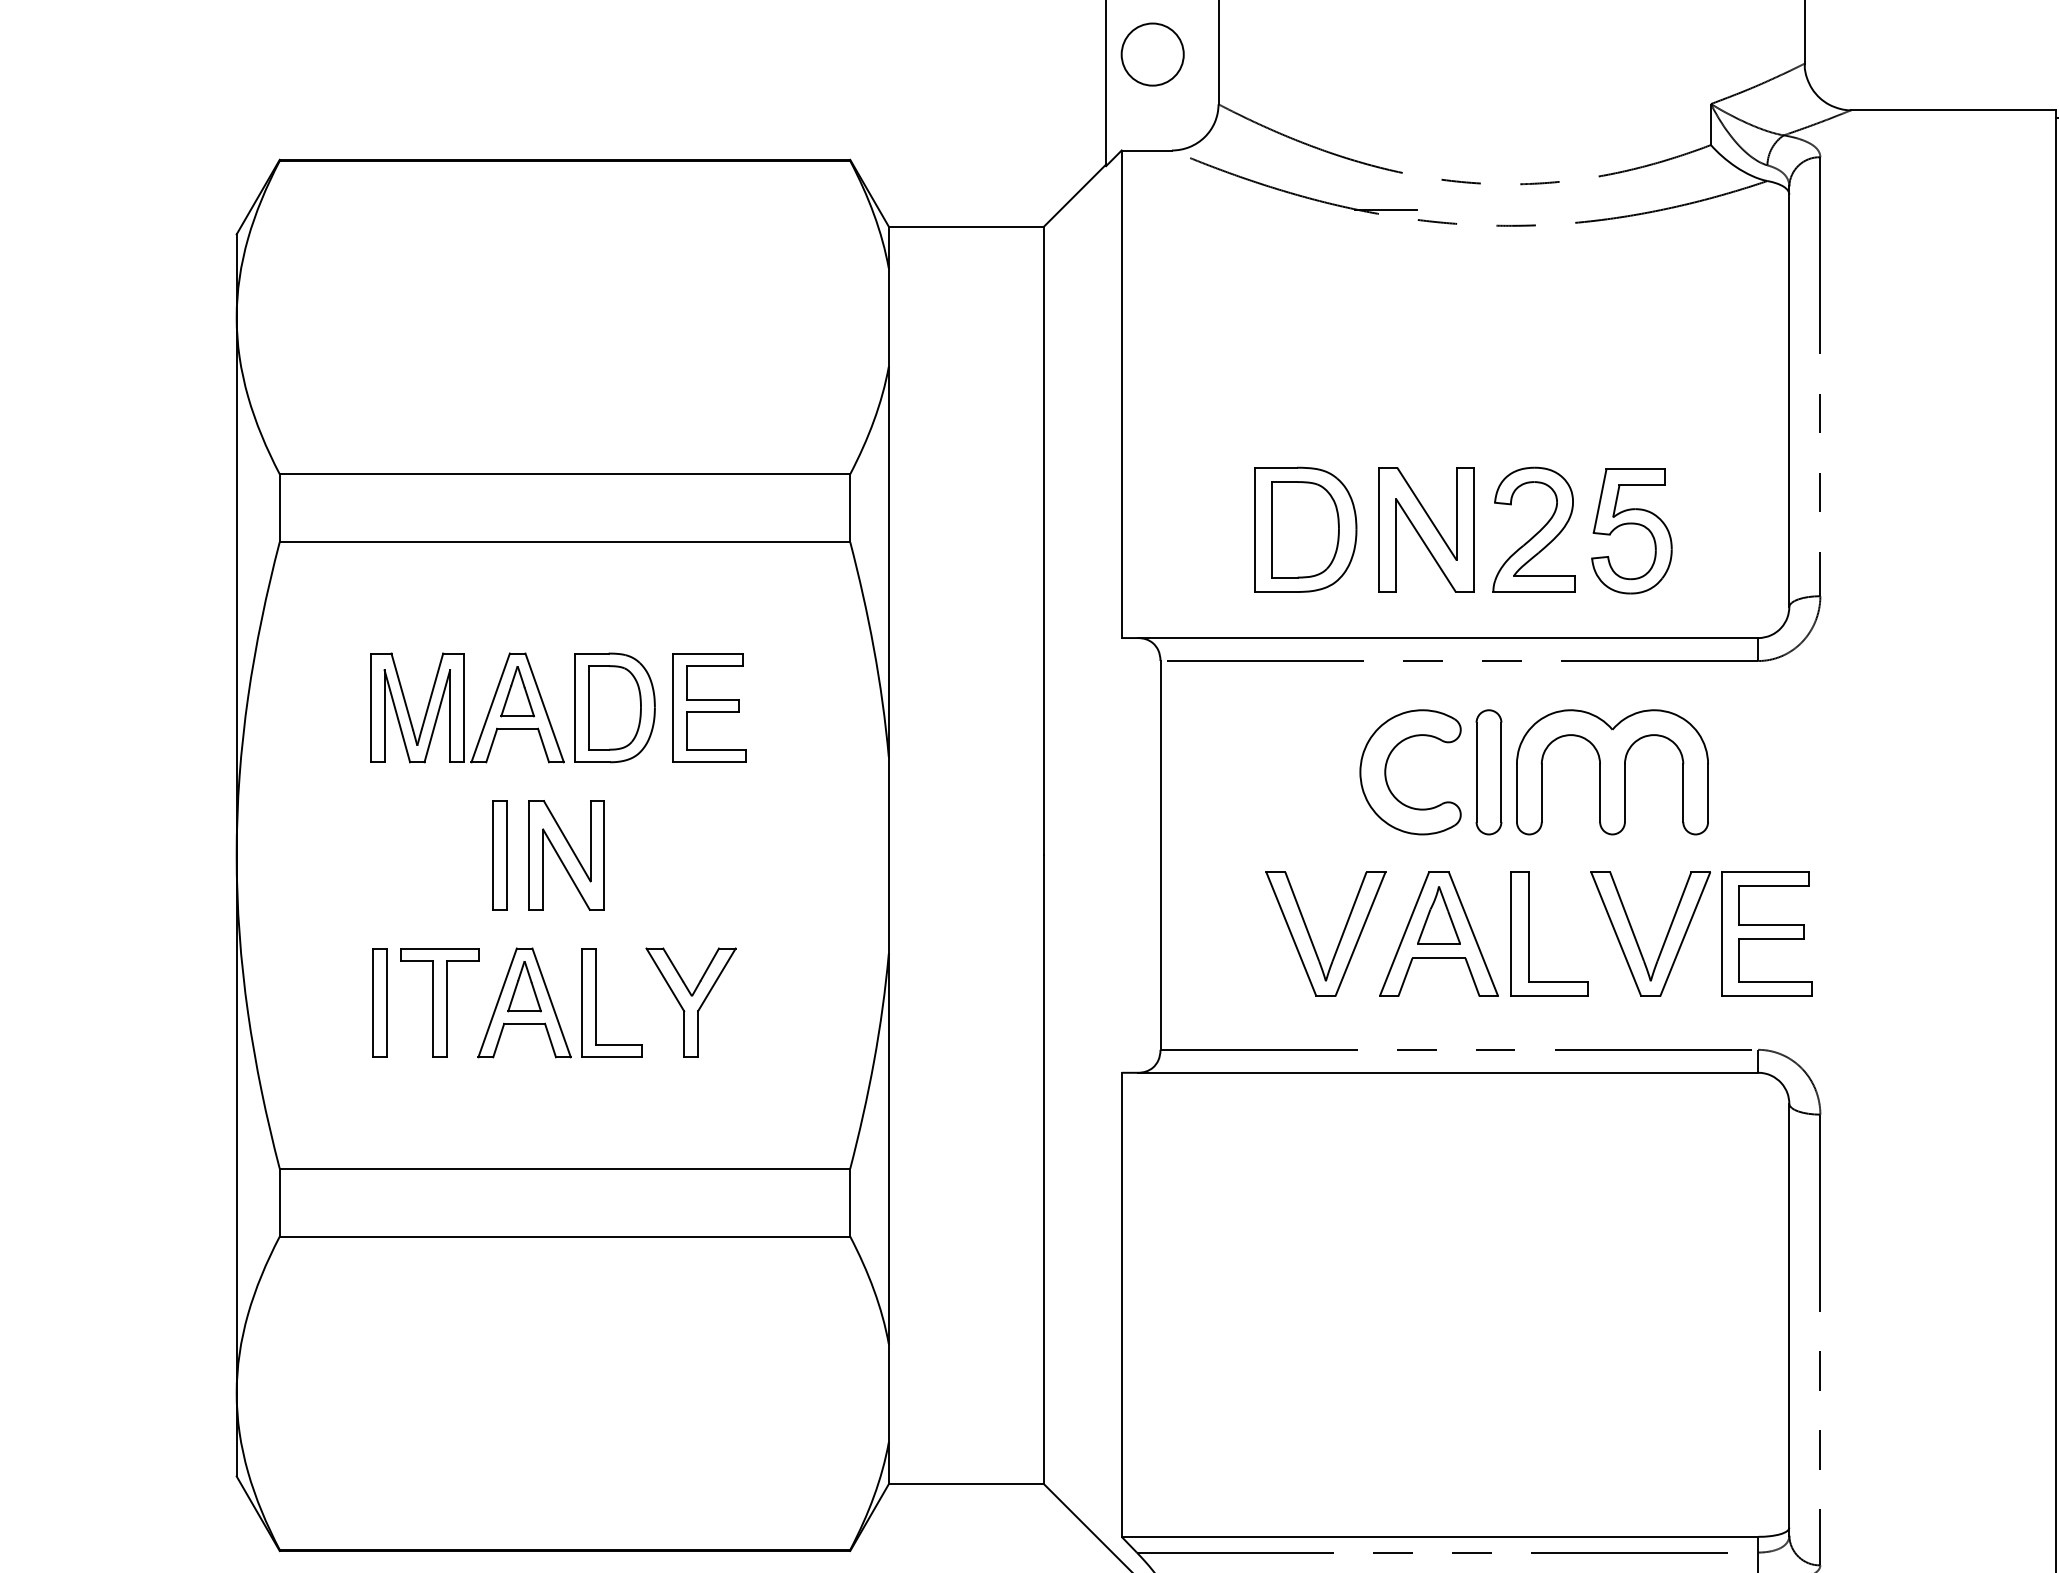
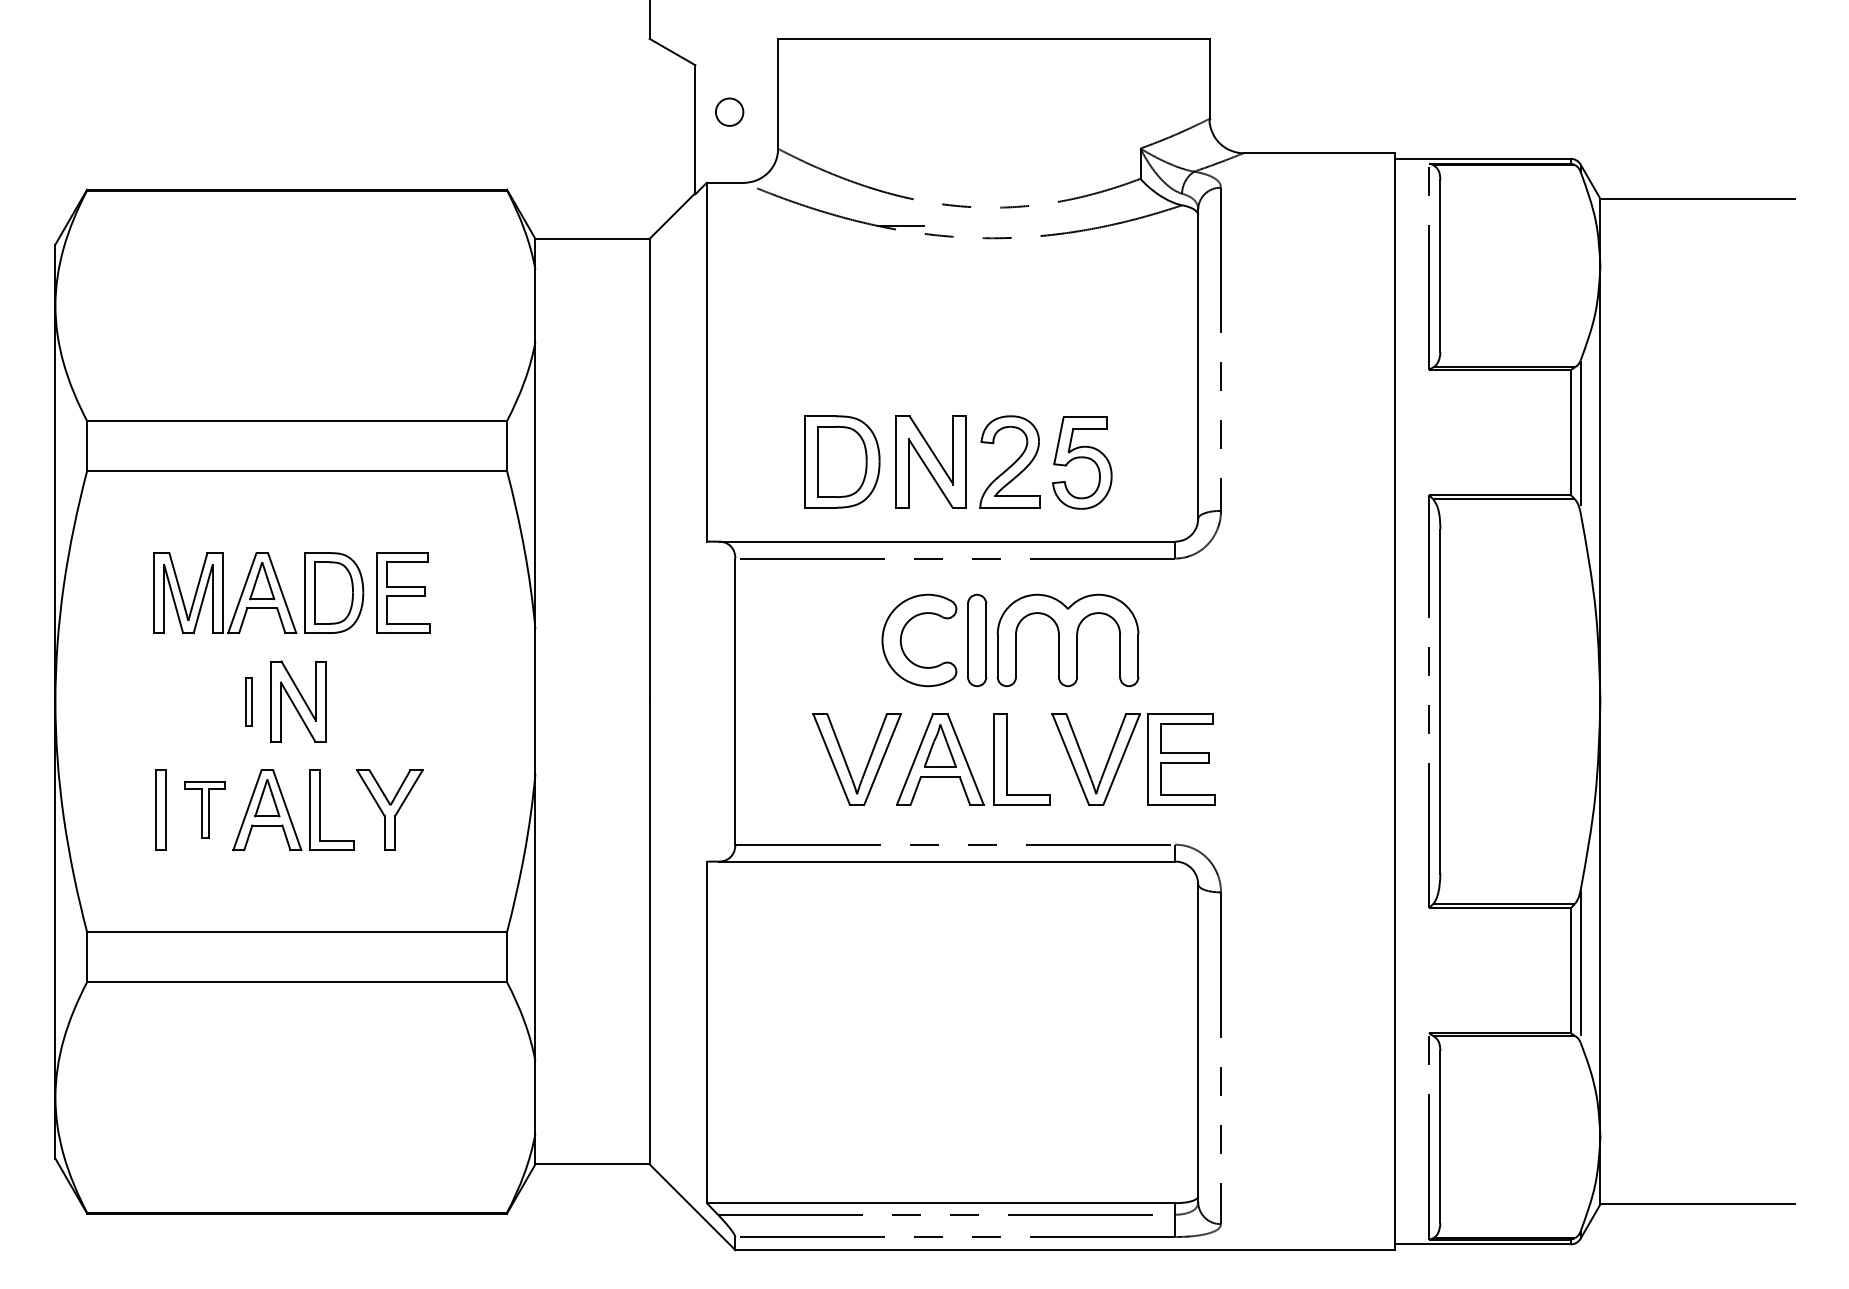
circle: (1152, 54) -> (729, 112), size x0.6
part: (498, 855) -> (248, 701), size x0.6
part: (440, 1001) -> (205, 809), size x0.7

